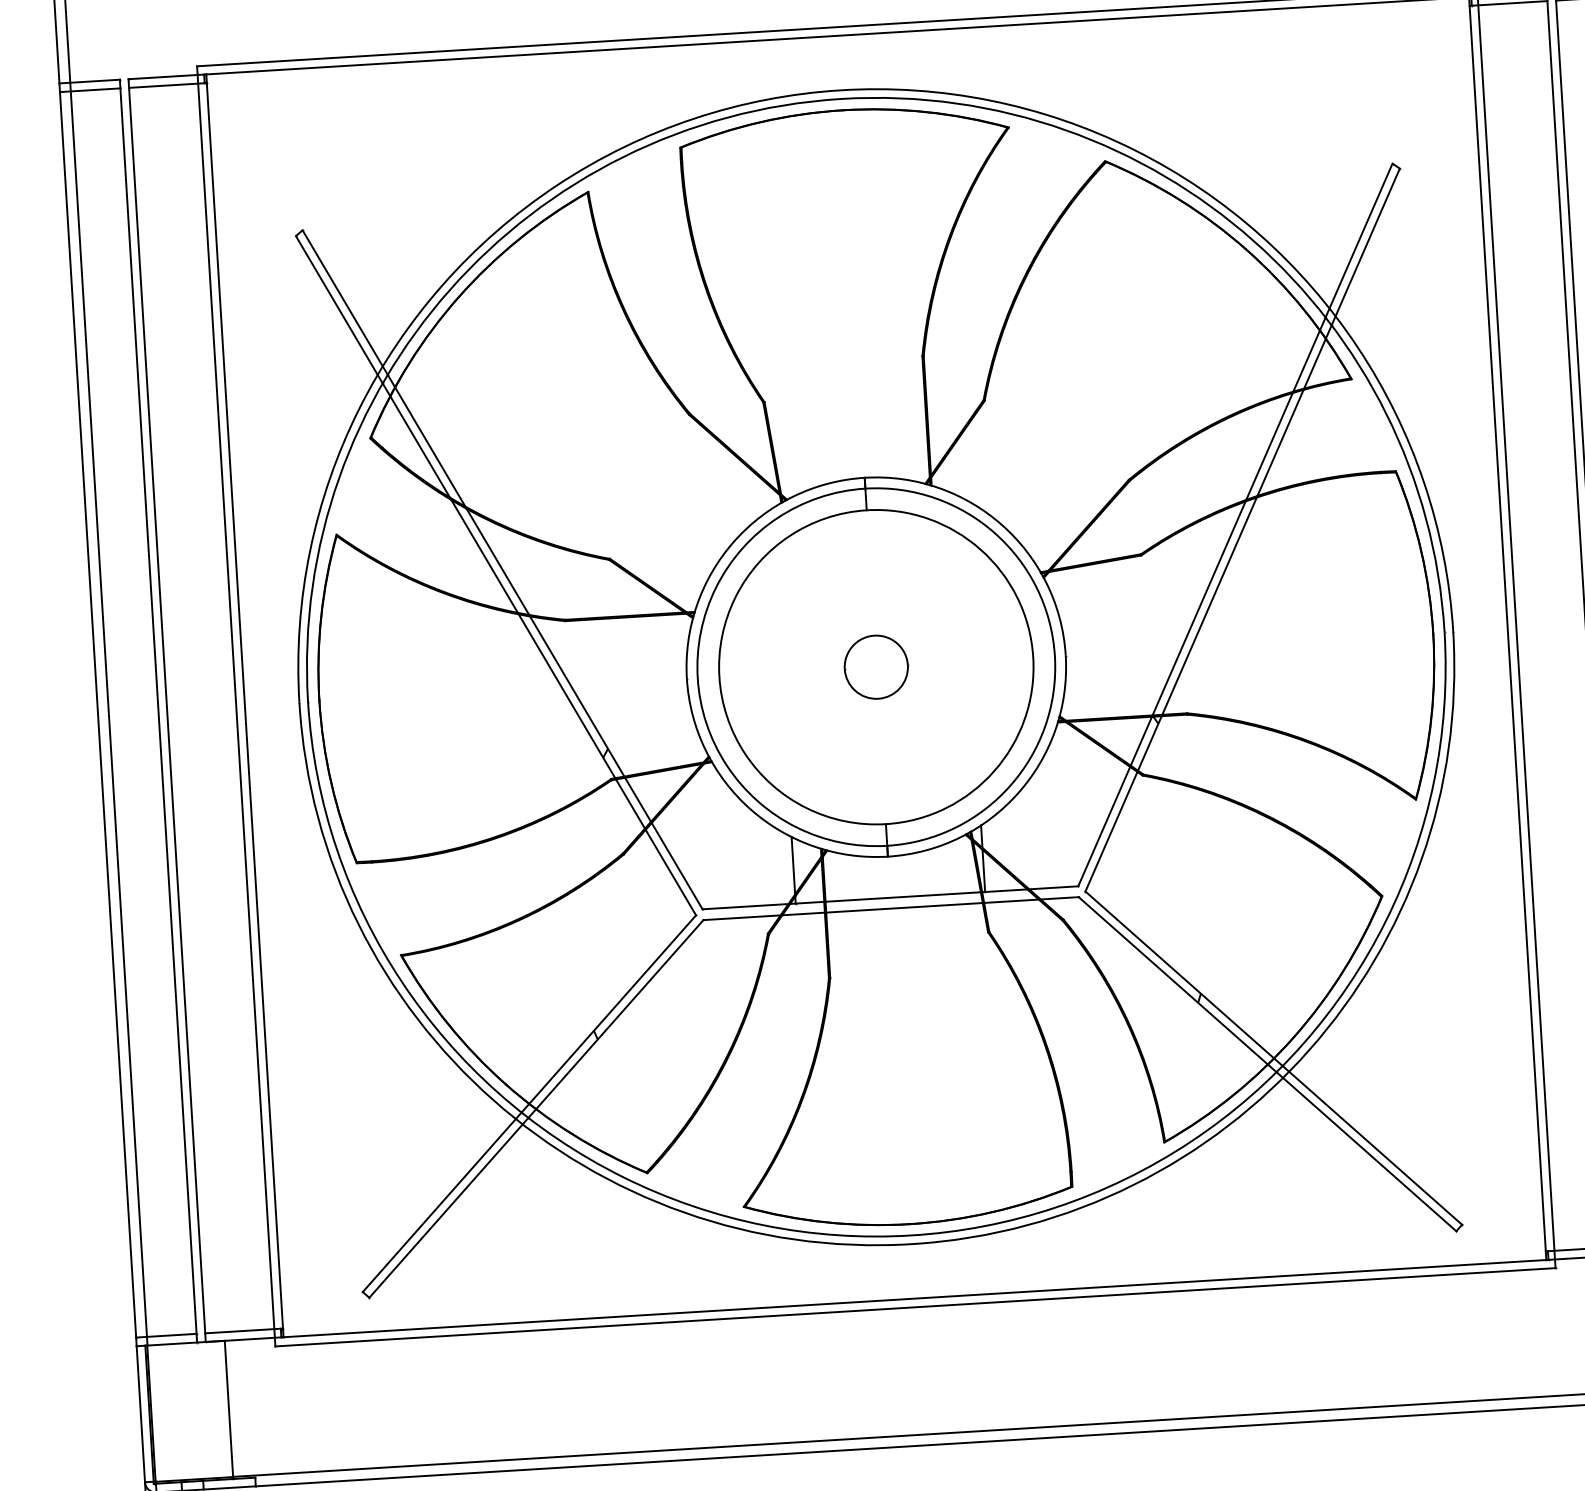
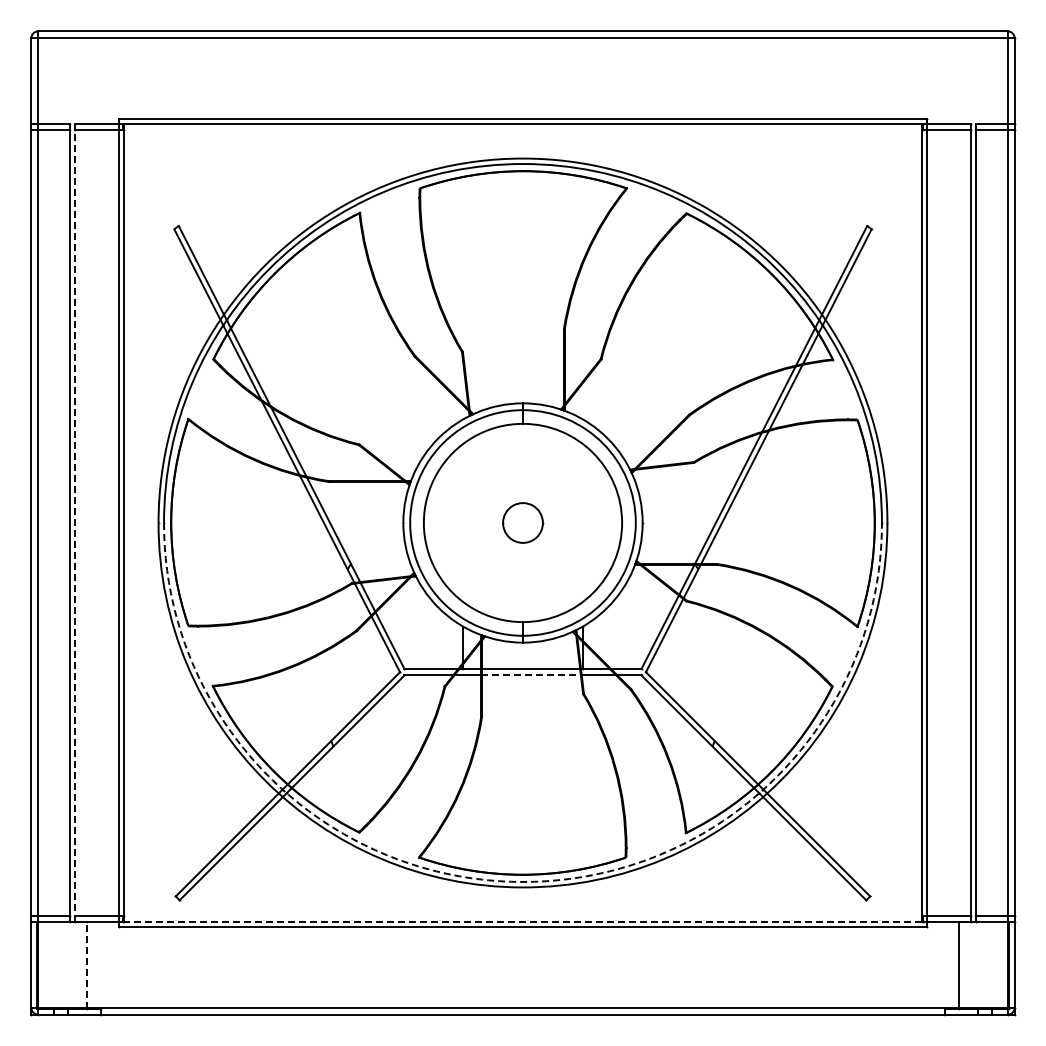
line: (167, 711) -> (75, 523), solid -> dashed
line: (904, 907) -> (531, 675), solid -> dashed
arc: (910, 1234) -> (522, 881), solid -> dashed
line: (915, 1298) -> (523, 921), solid -> dashed
line: (229, 1409) -> (87, 965), solid -> dashed

